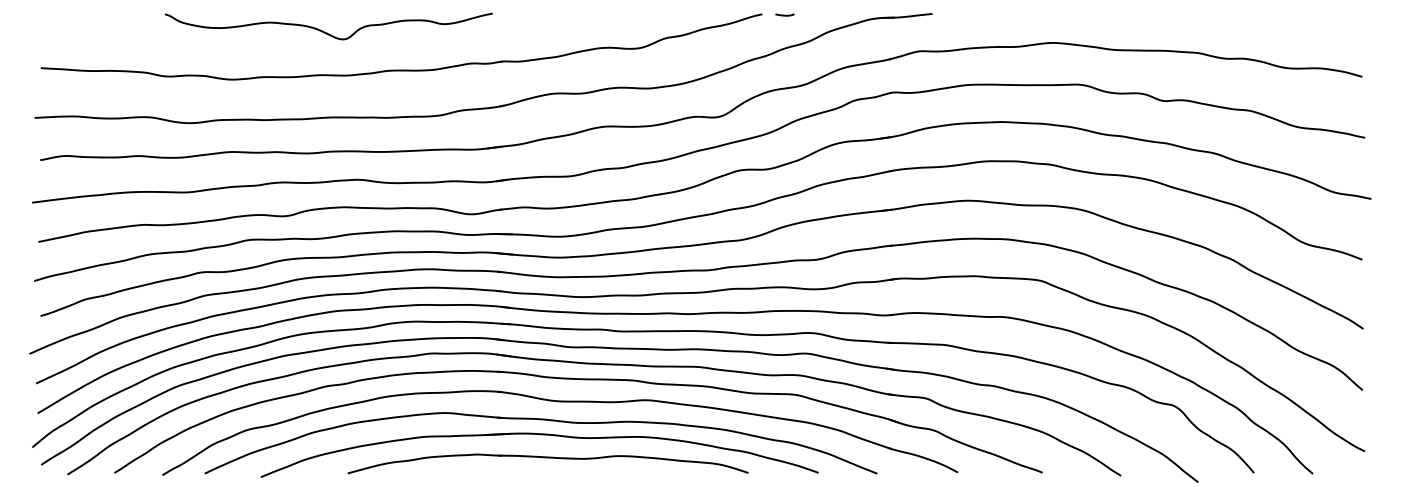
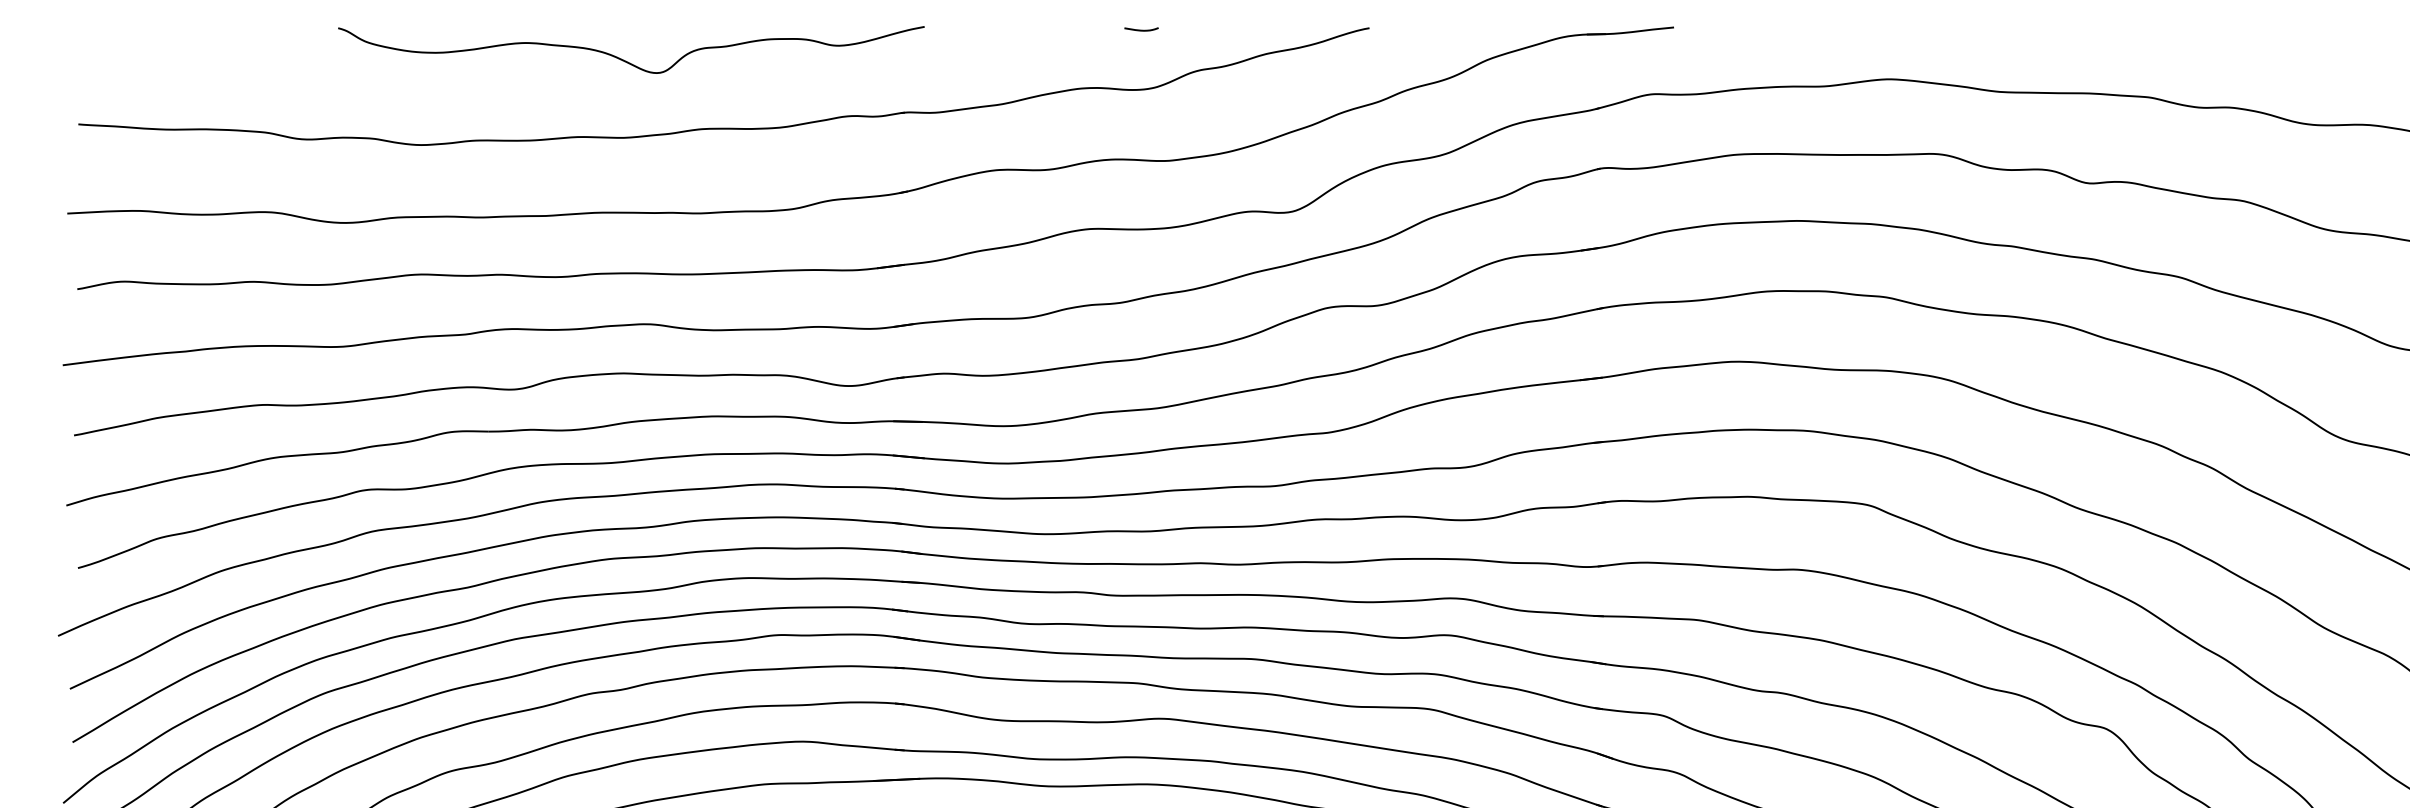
line: (784, 14) -> (1140, 28), moved
curve: (325, 31) -> (625, 58), moved

